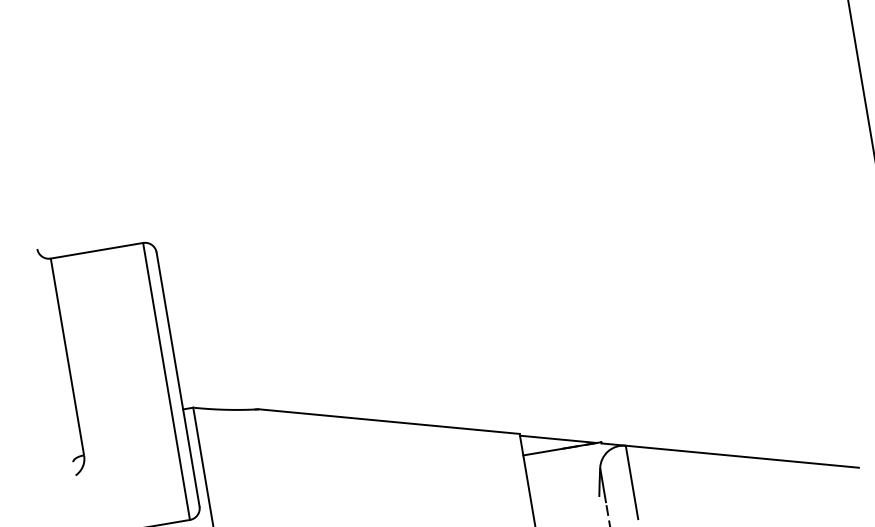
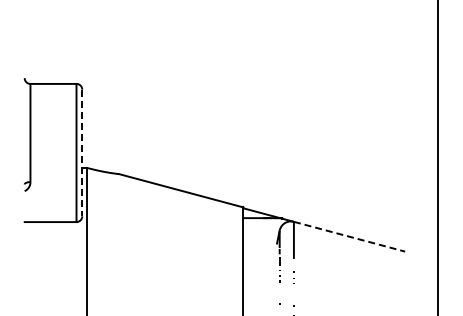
line: (178, 380) -> (82, 153), solid -> dashed
line: (742, 456) -> (349, 236), solid -> dashed

